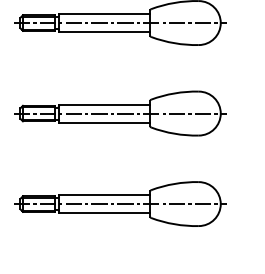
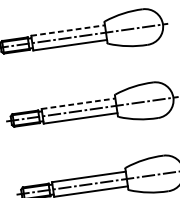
line: (104, 14) -> (67, 30), solid -> dashed
line: (104, 104) -> (78, 103), solid -> dashed

